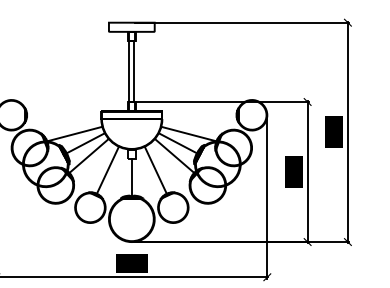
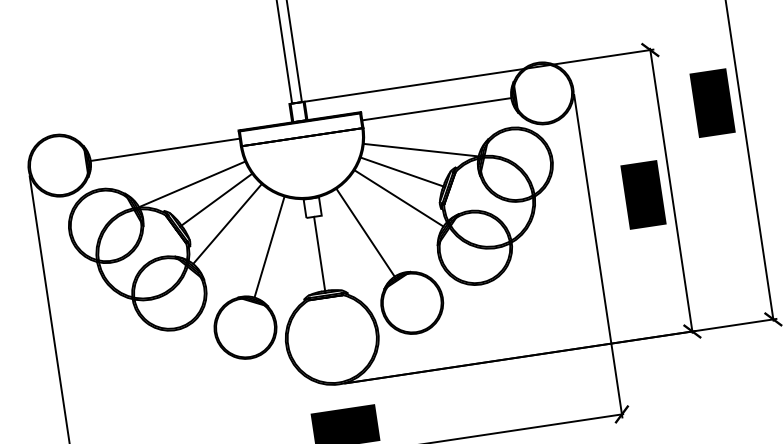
line: (64, 115) -> (165, 150), added
line: (199, 115) -> (437, 109), added

